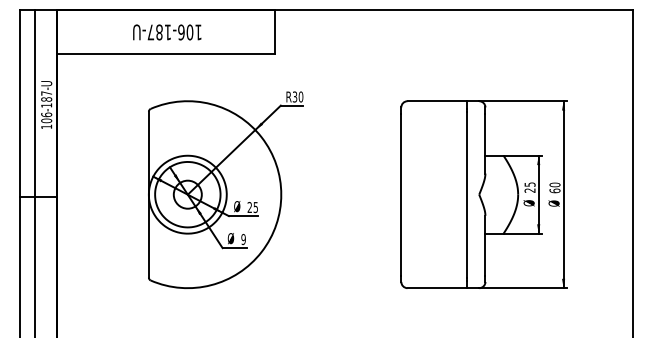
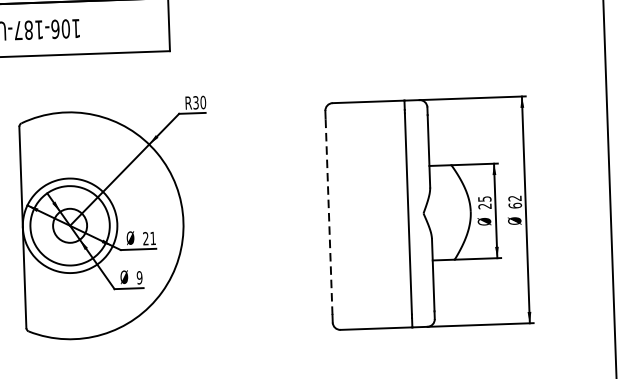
text: (554, 184) -> (514, 197), 60 -> 62
line: (401, 194) -> (329, 216), solid -> dashed
text: (255, 207) -> (152, 238), 25 -> 21

